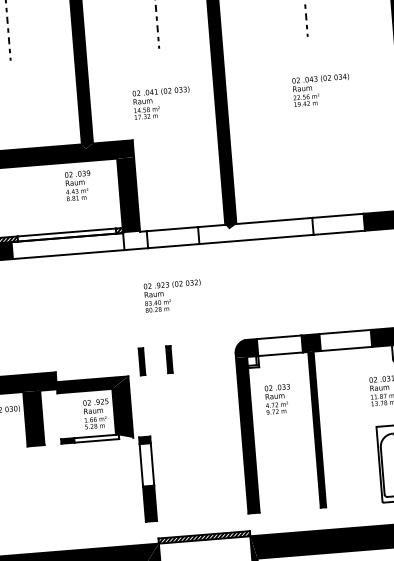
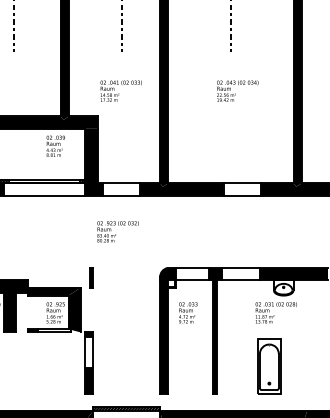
fill: (255, 231) -> (181, 189), added
fill: (134, 240) -> (93, 189), added
line: (169, 359) -> (111, 277), removed

